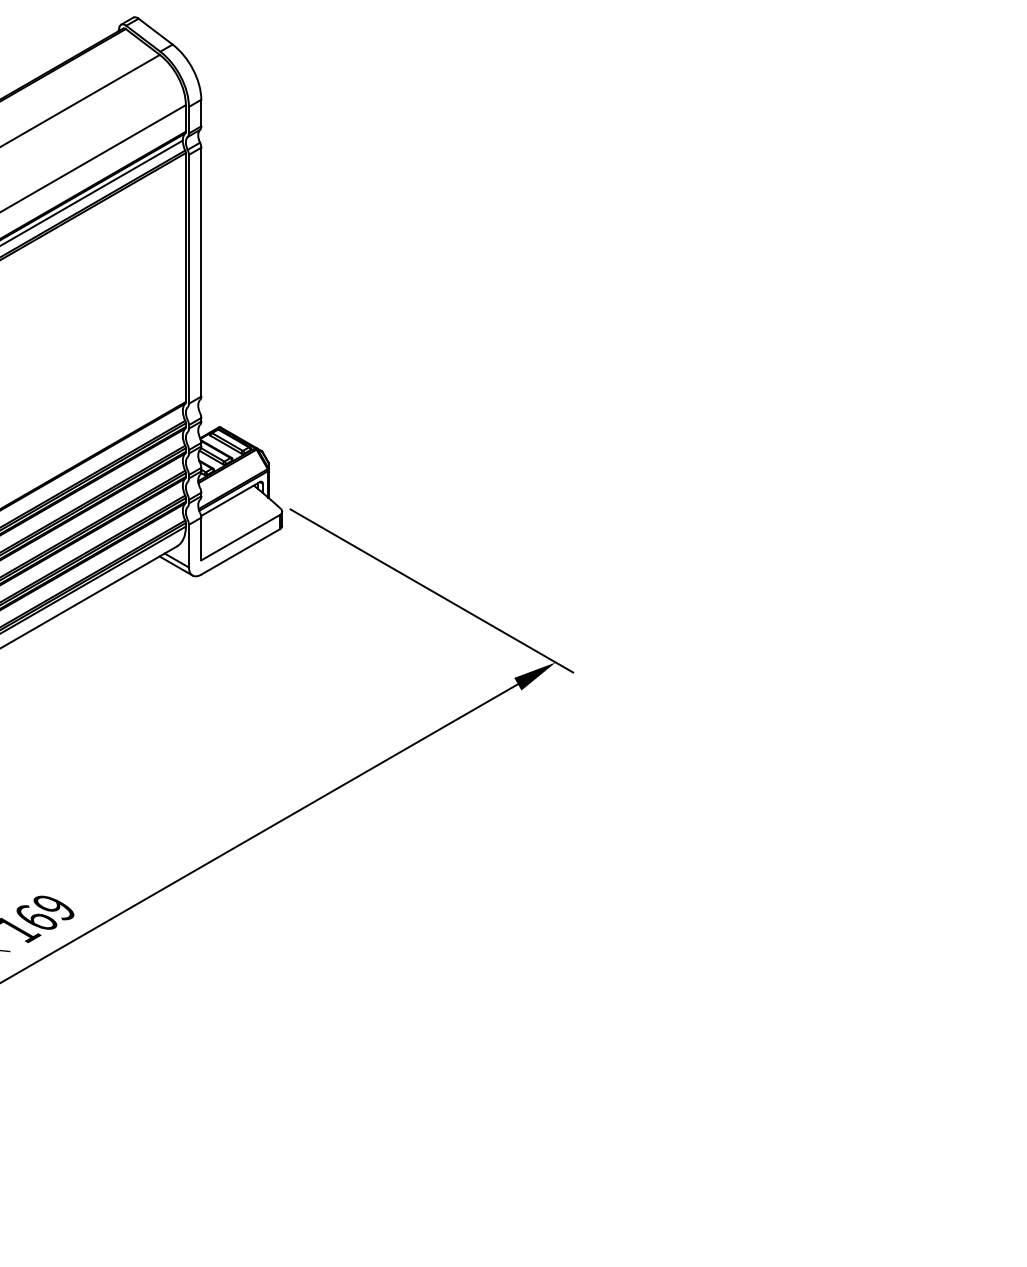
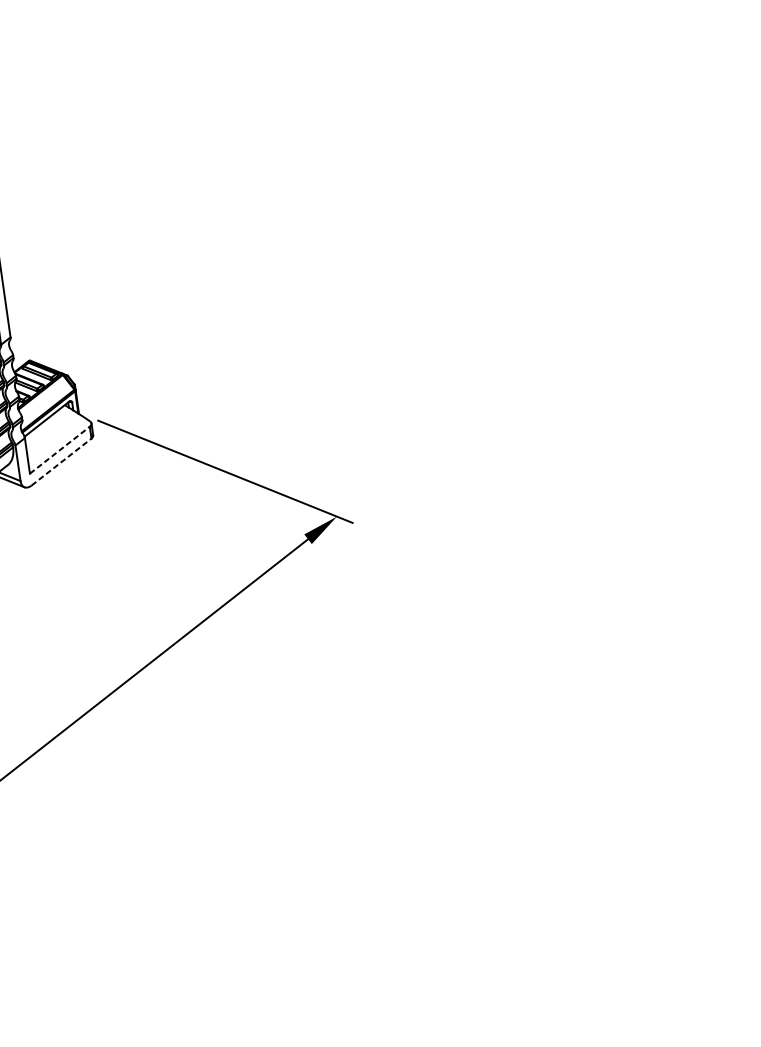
line: (240, 537) -> (59, 449), solid -> dashed
line: (240, 551) -> (61, 461), solid -> dashed

